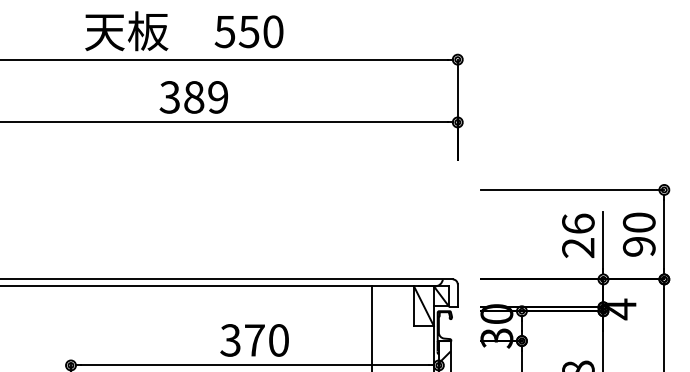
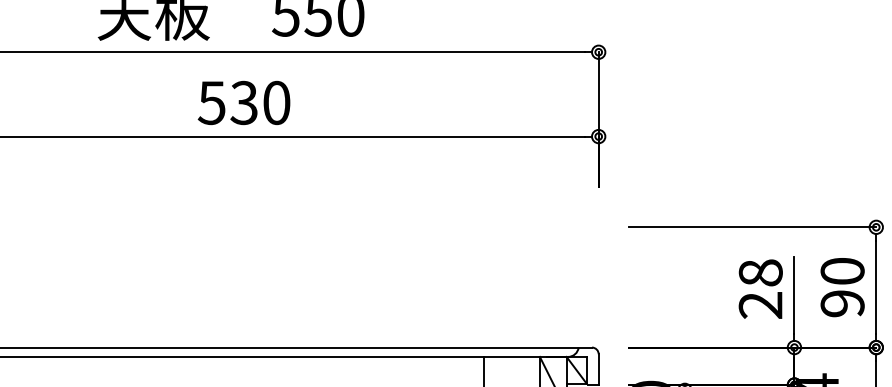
text: (194, 97) -> (244, 103), 389 -> 530
text: (578, 223) -> (760, 272), 26 -> 28

